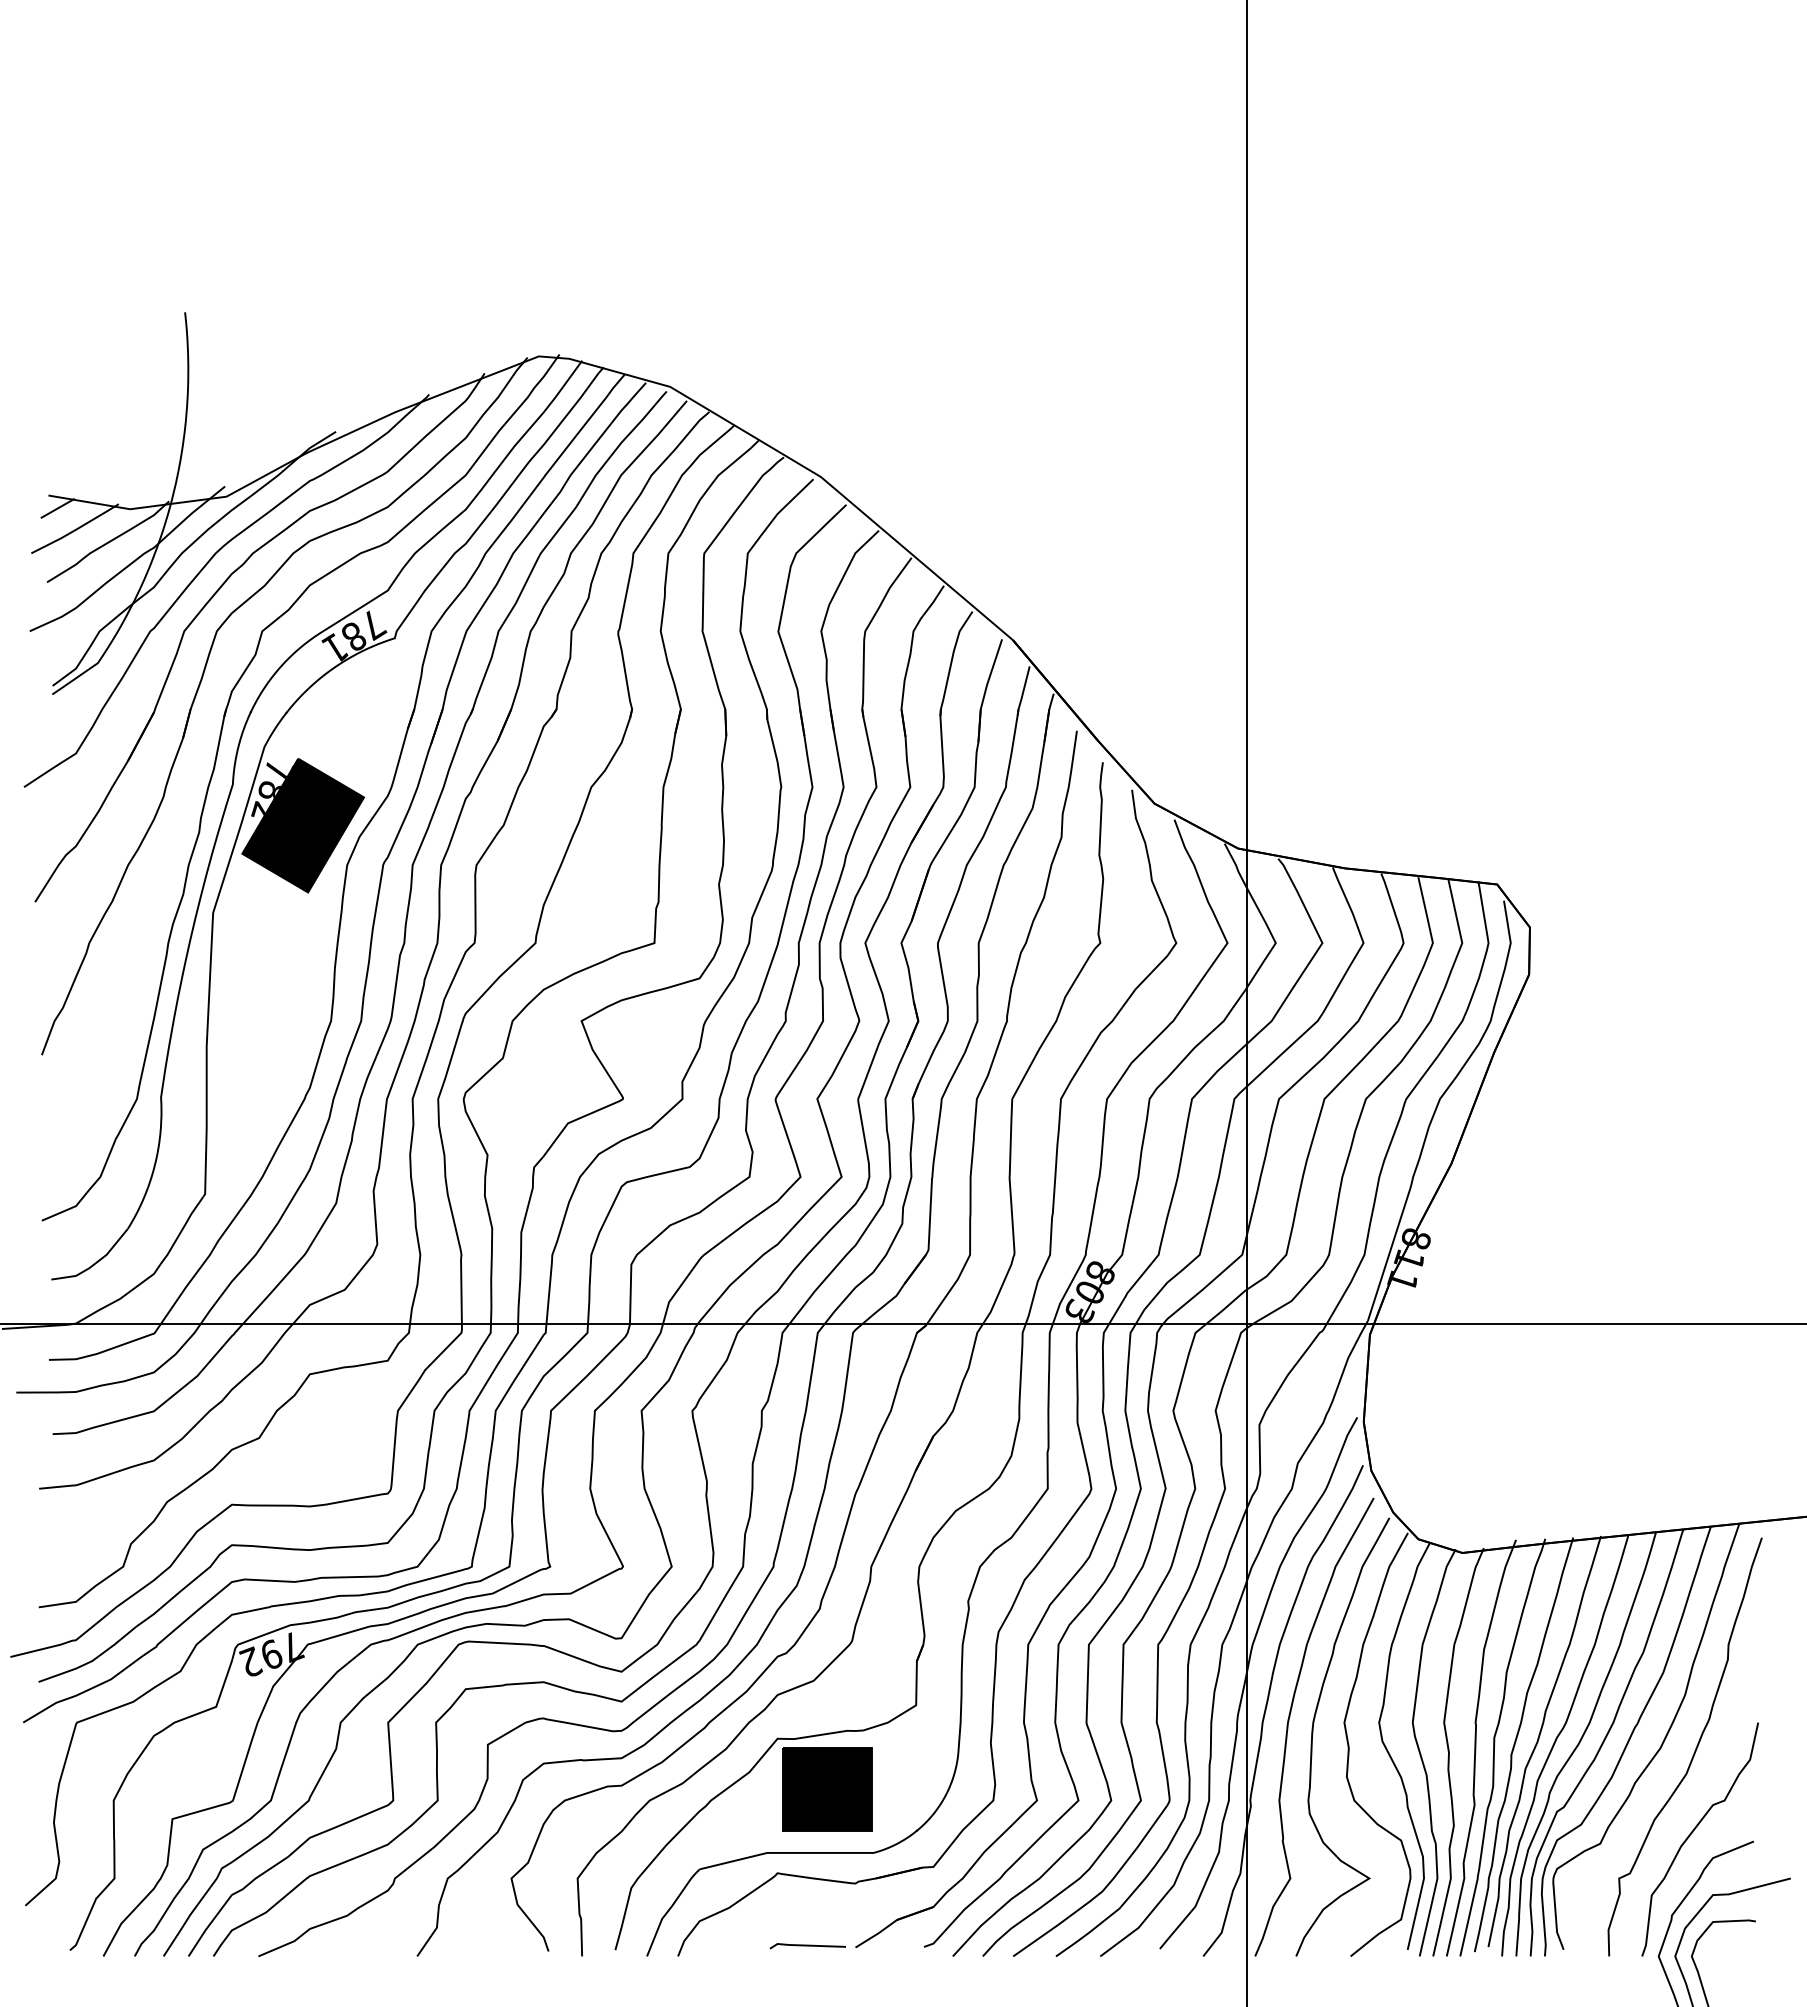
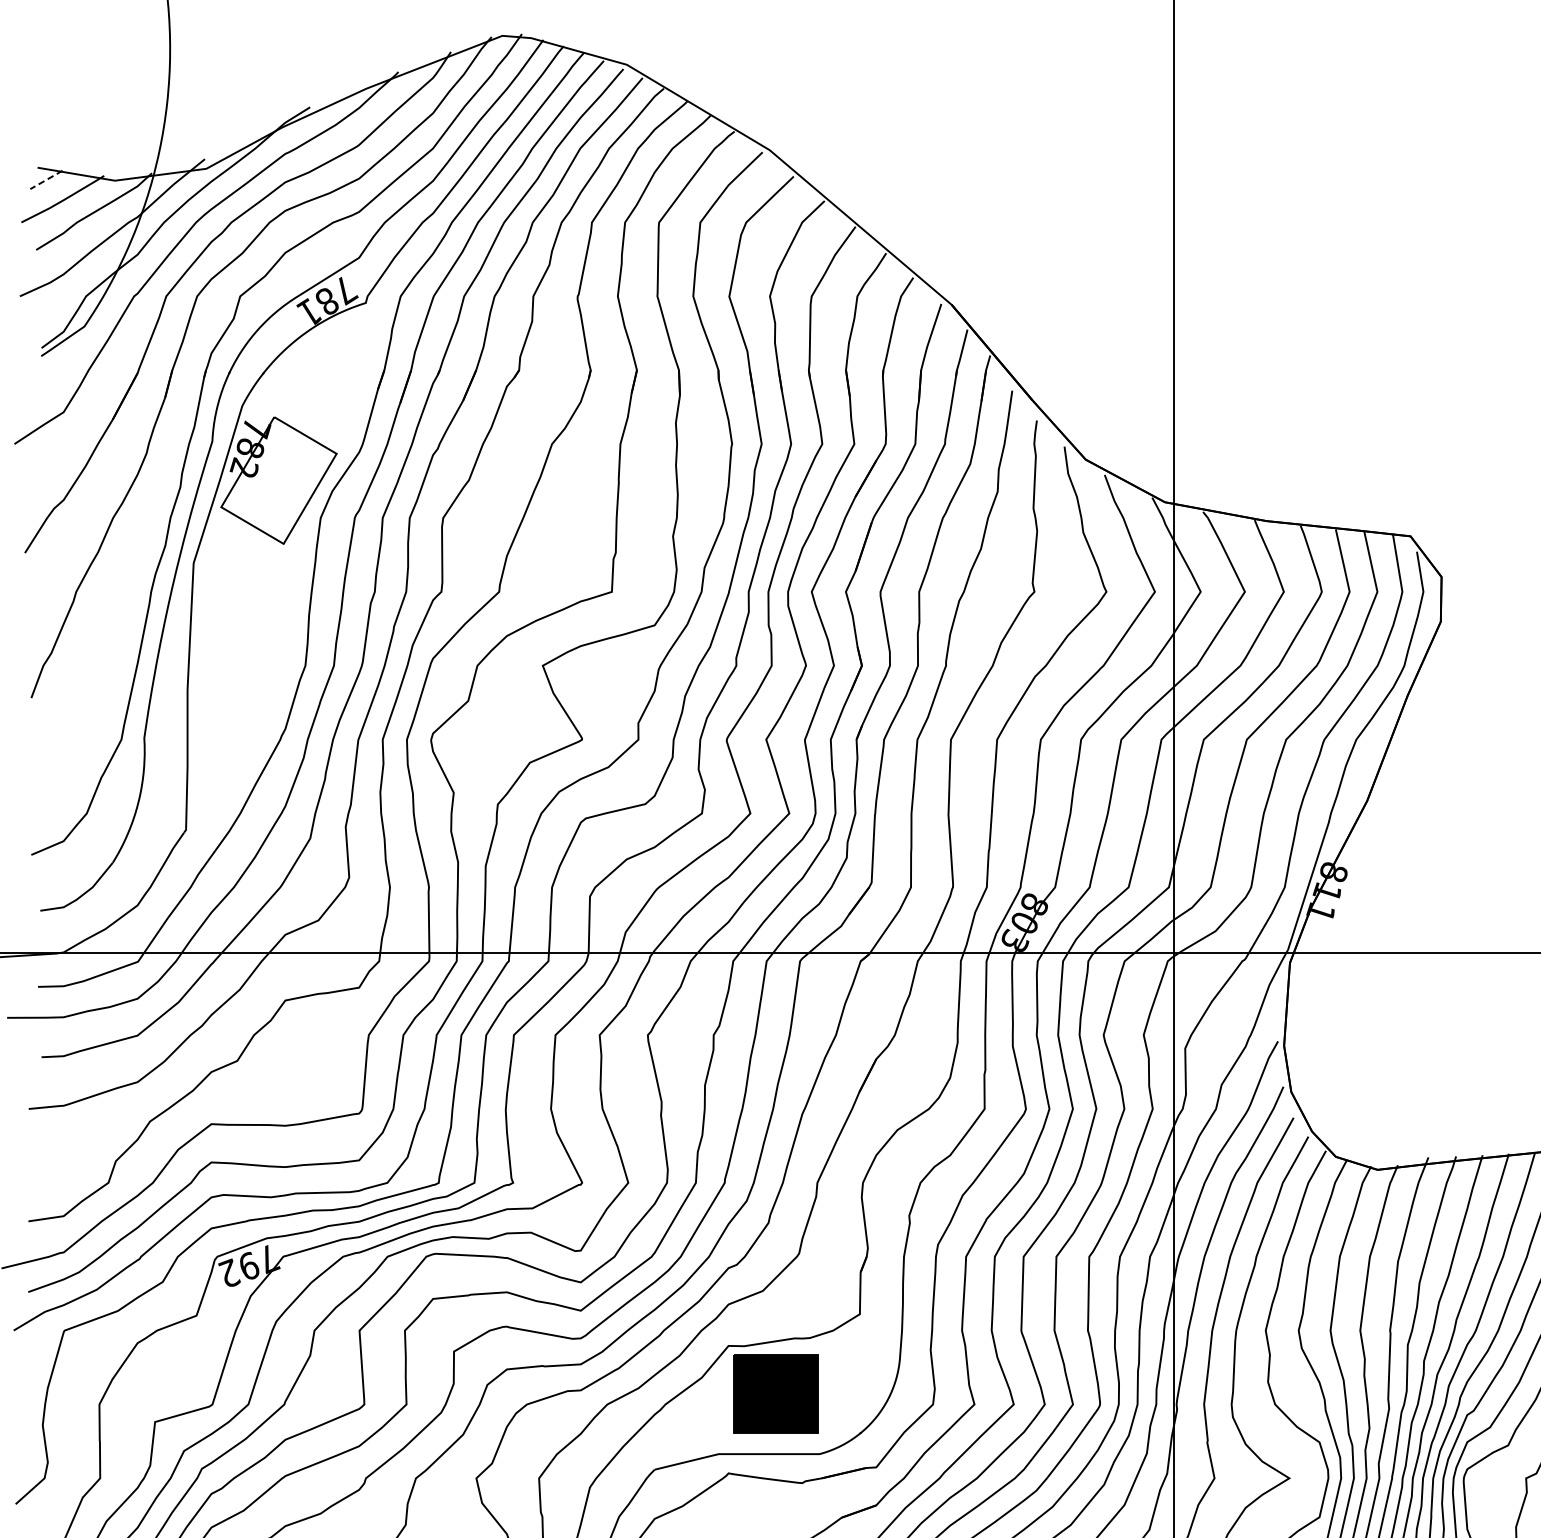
line: (57, 508) -> (46, 180), solid -> dashed
fill: (303, 825) -> (279, 480), removed

